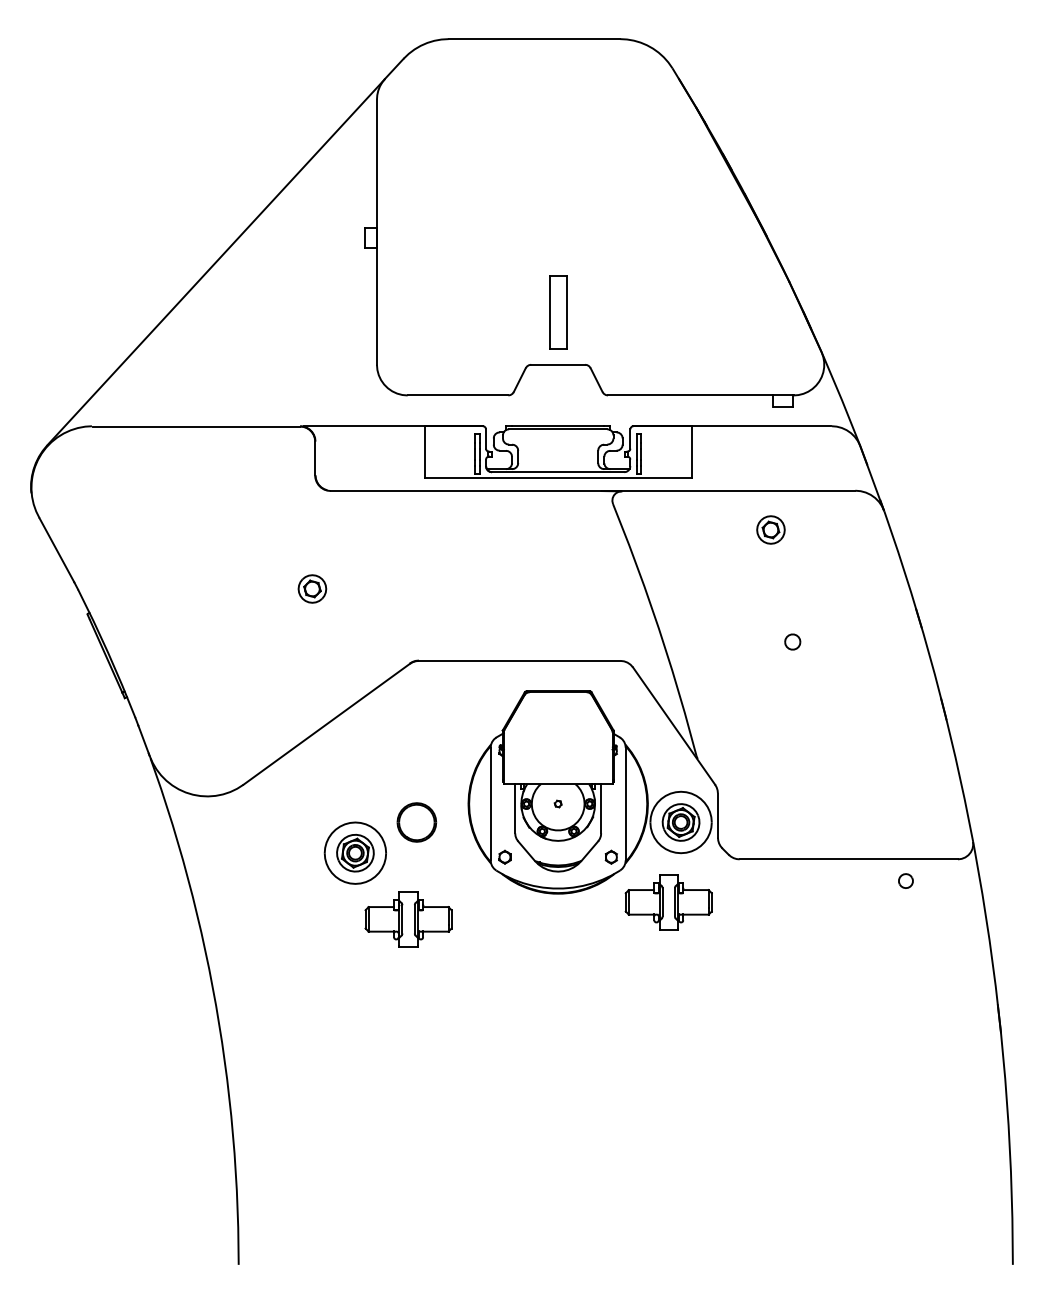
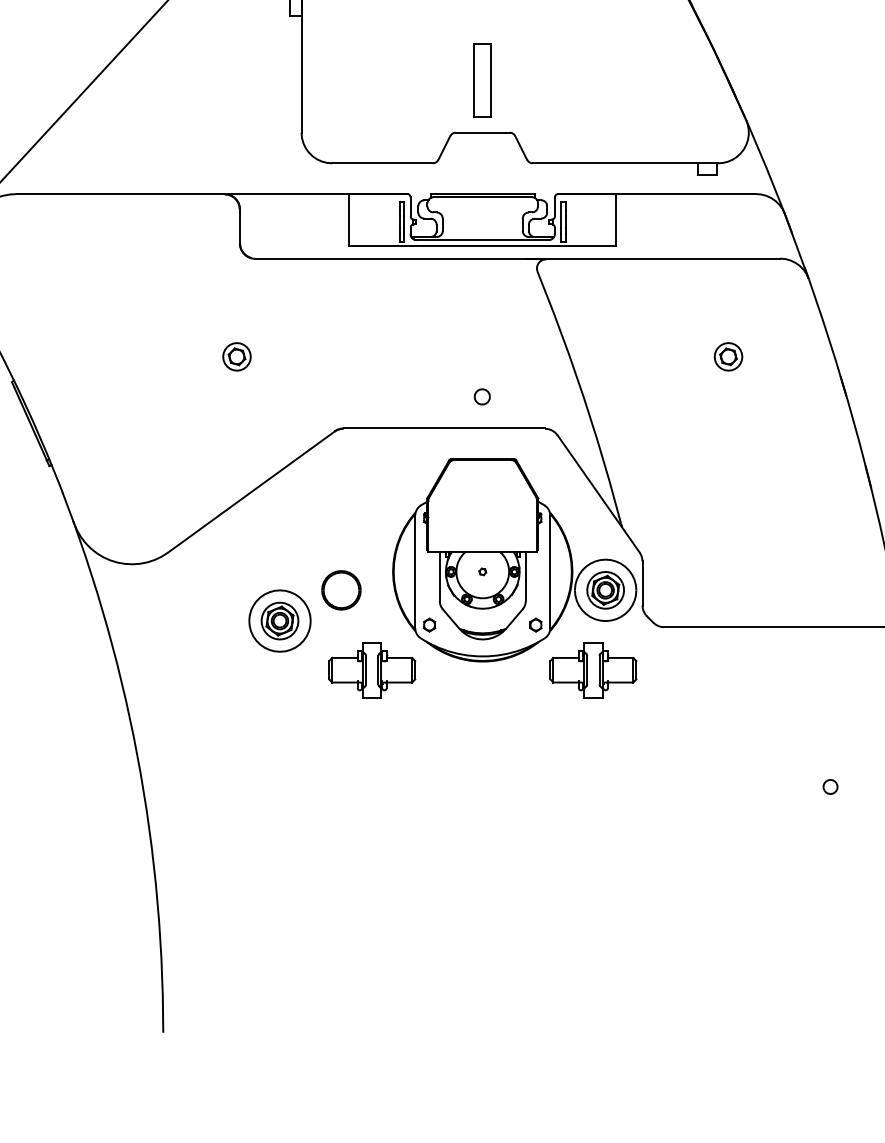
part: (770, 529) -> (728, 356), moved
part: (792, 641) -> (482, 396), moved
part: (905, 880) -> (830, 786), moved
part: (408, 919) -> (372, 670), moved

